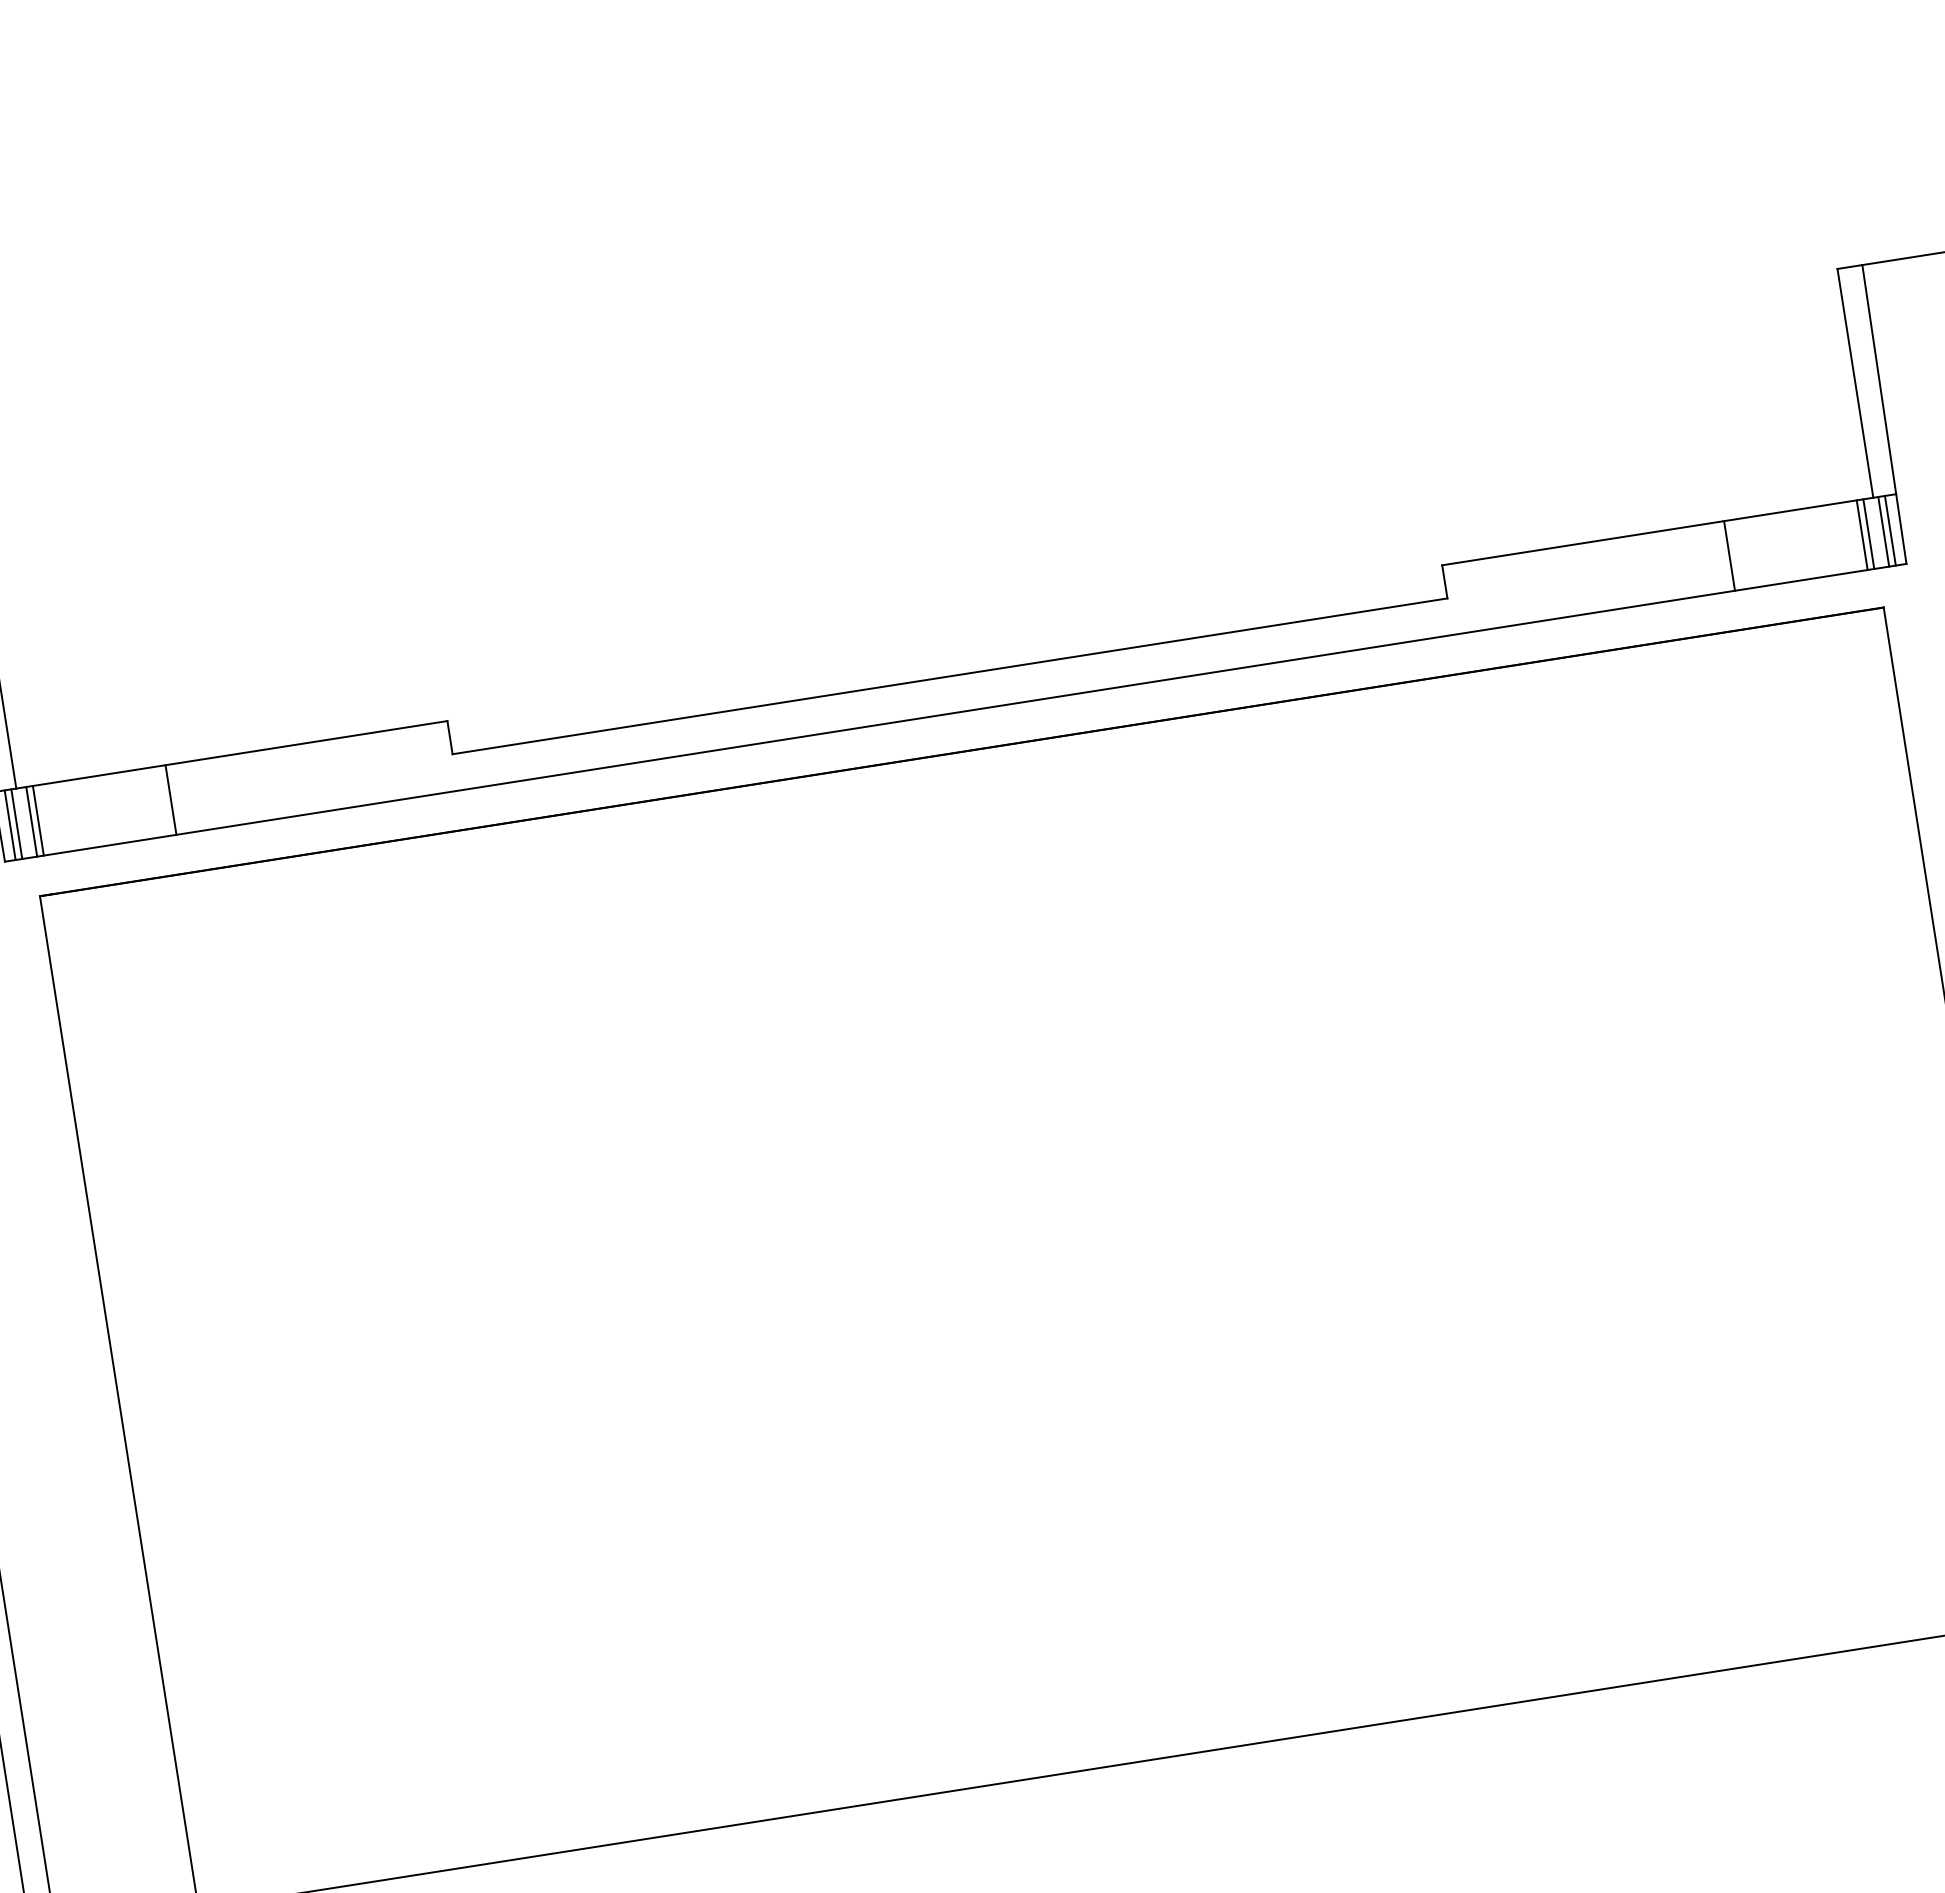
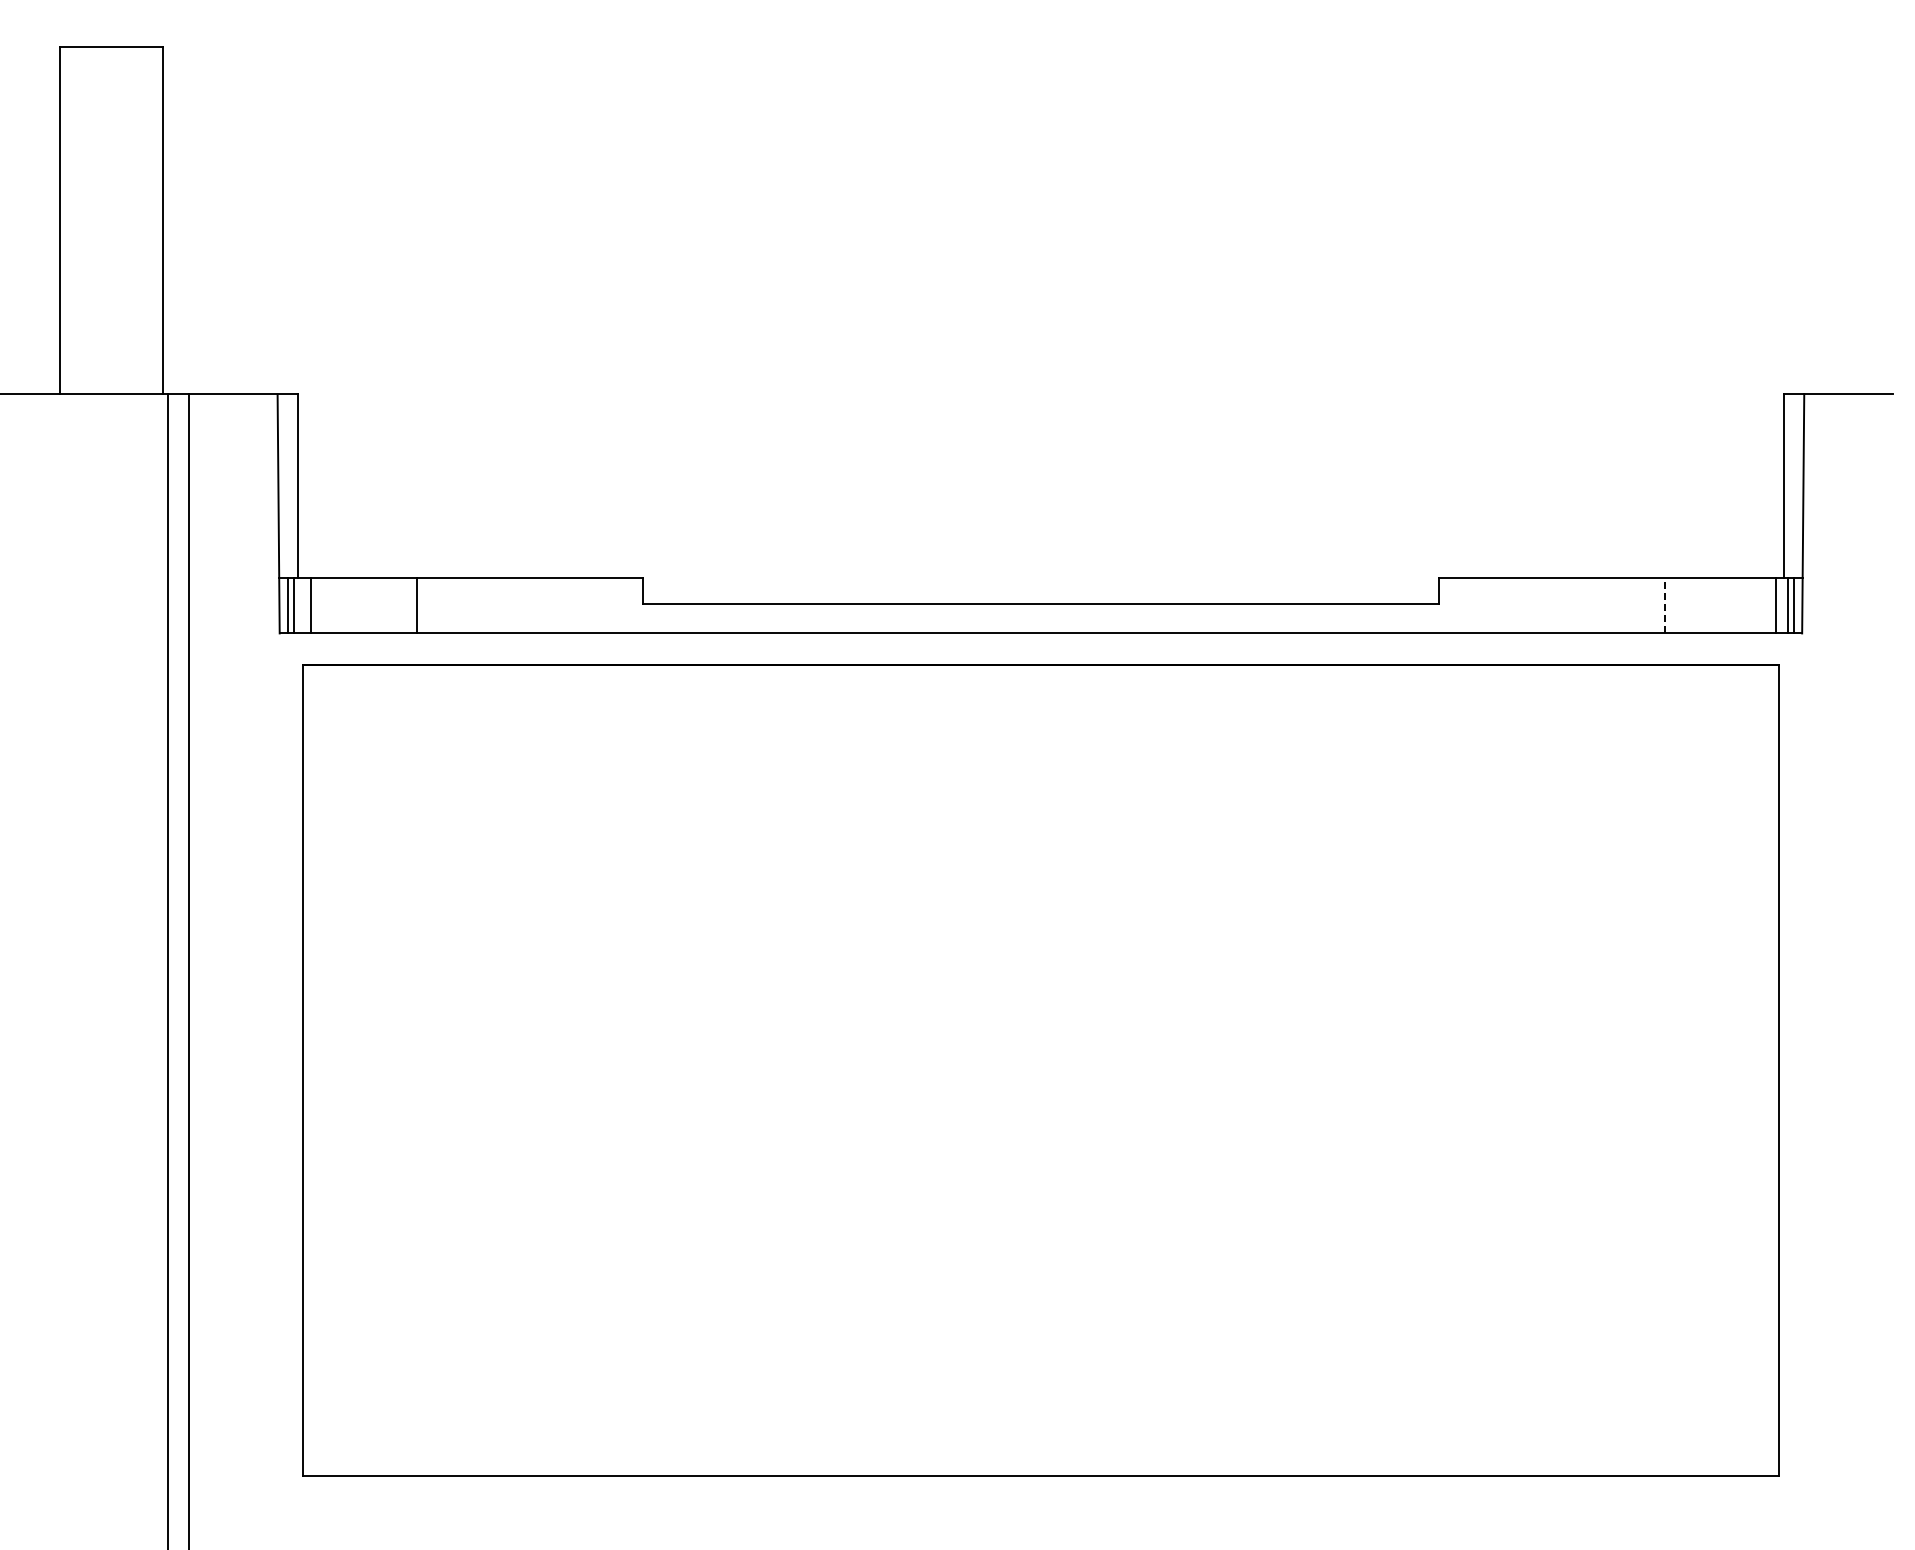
line: (1862, 535) -> (1771, 605), removed
line: (1729, 555) -> (1664, 605), solid -> dashed
line: (31, 821) -> (305, 605), removed

